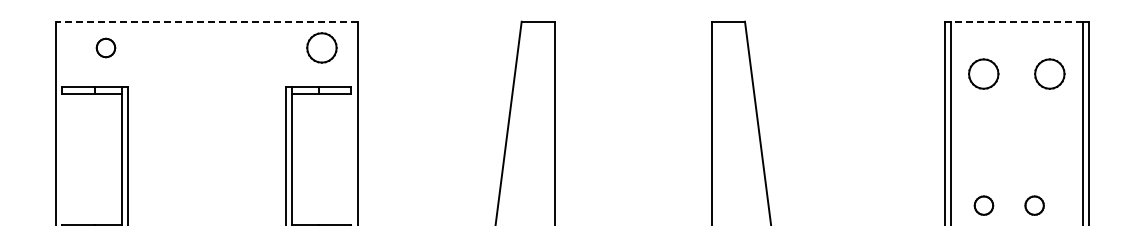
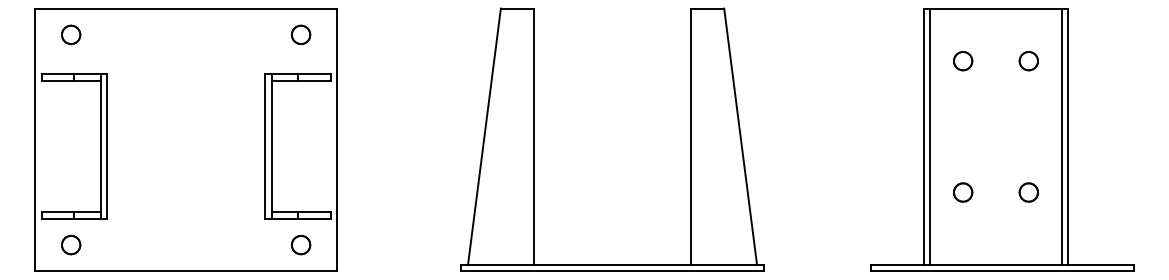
line: (206, 21) -> (185, 8), dashed -> solid
line: (1016, 21) -> (995, 8), dashed -> solid
part: (106, 47) -> (71, 34), moved
part: (321, 47) -> (300, 34), size x0.62
part: (984, 74) -> (963, 61), size x0.62
part: (1049, 74) -> (1028, 61), size x0.62
part: (1034, 205) -> (1028, 192), moved

